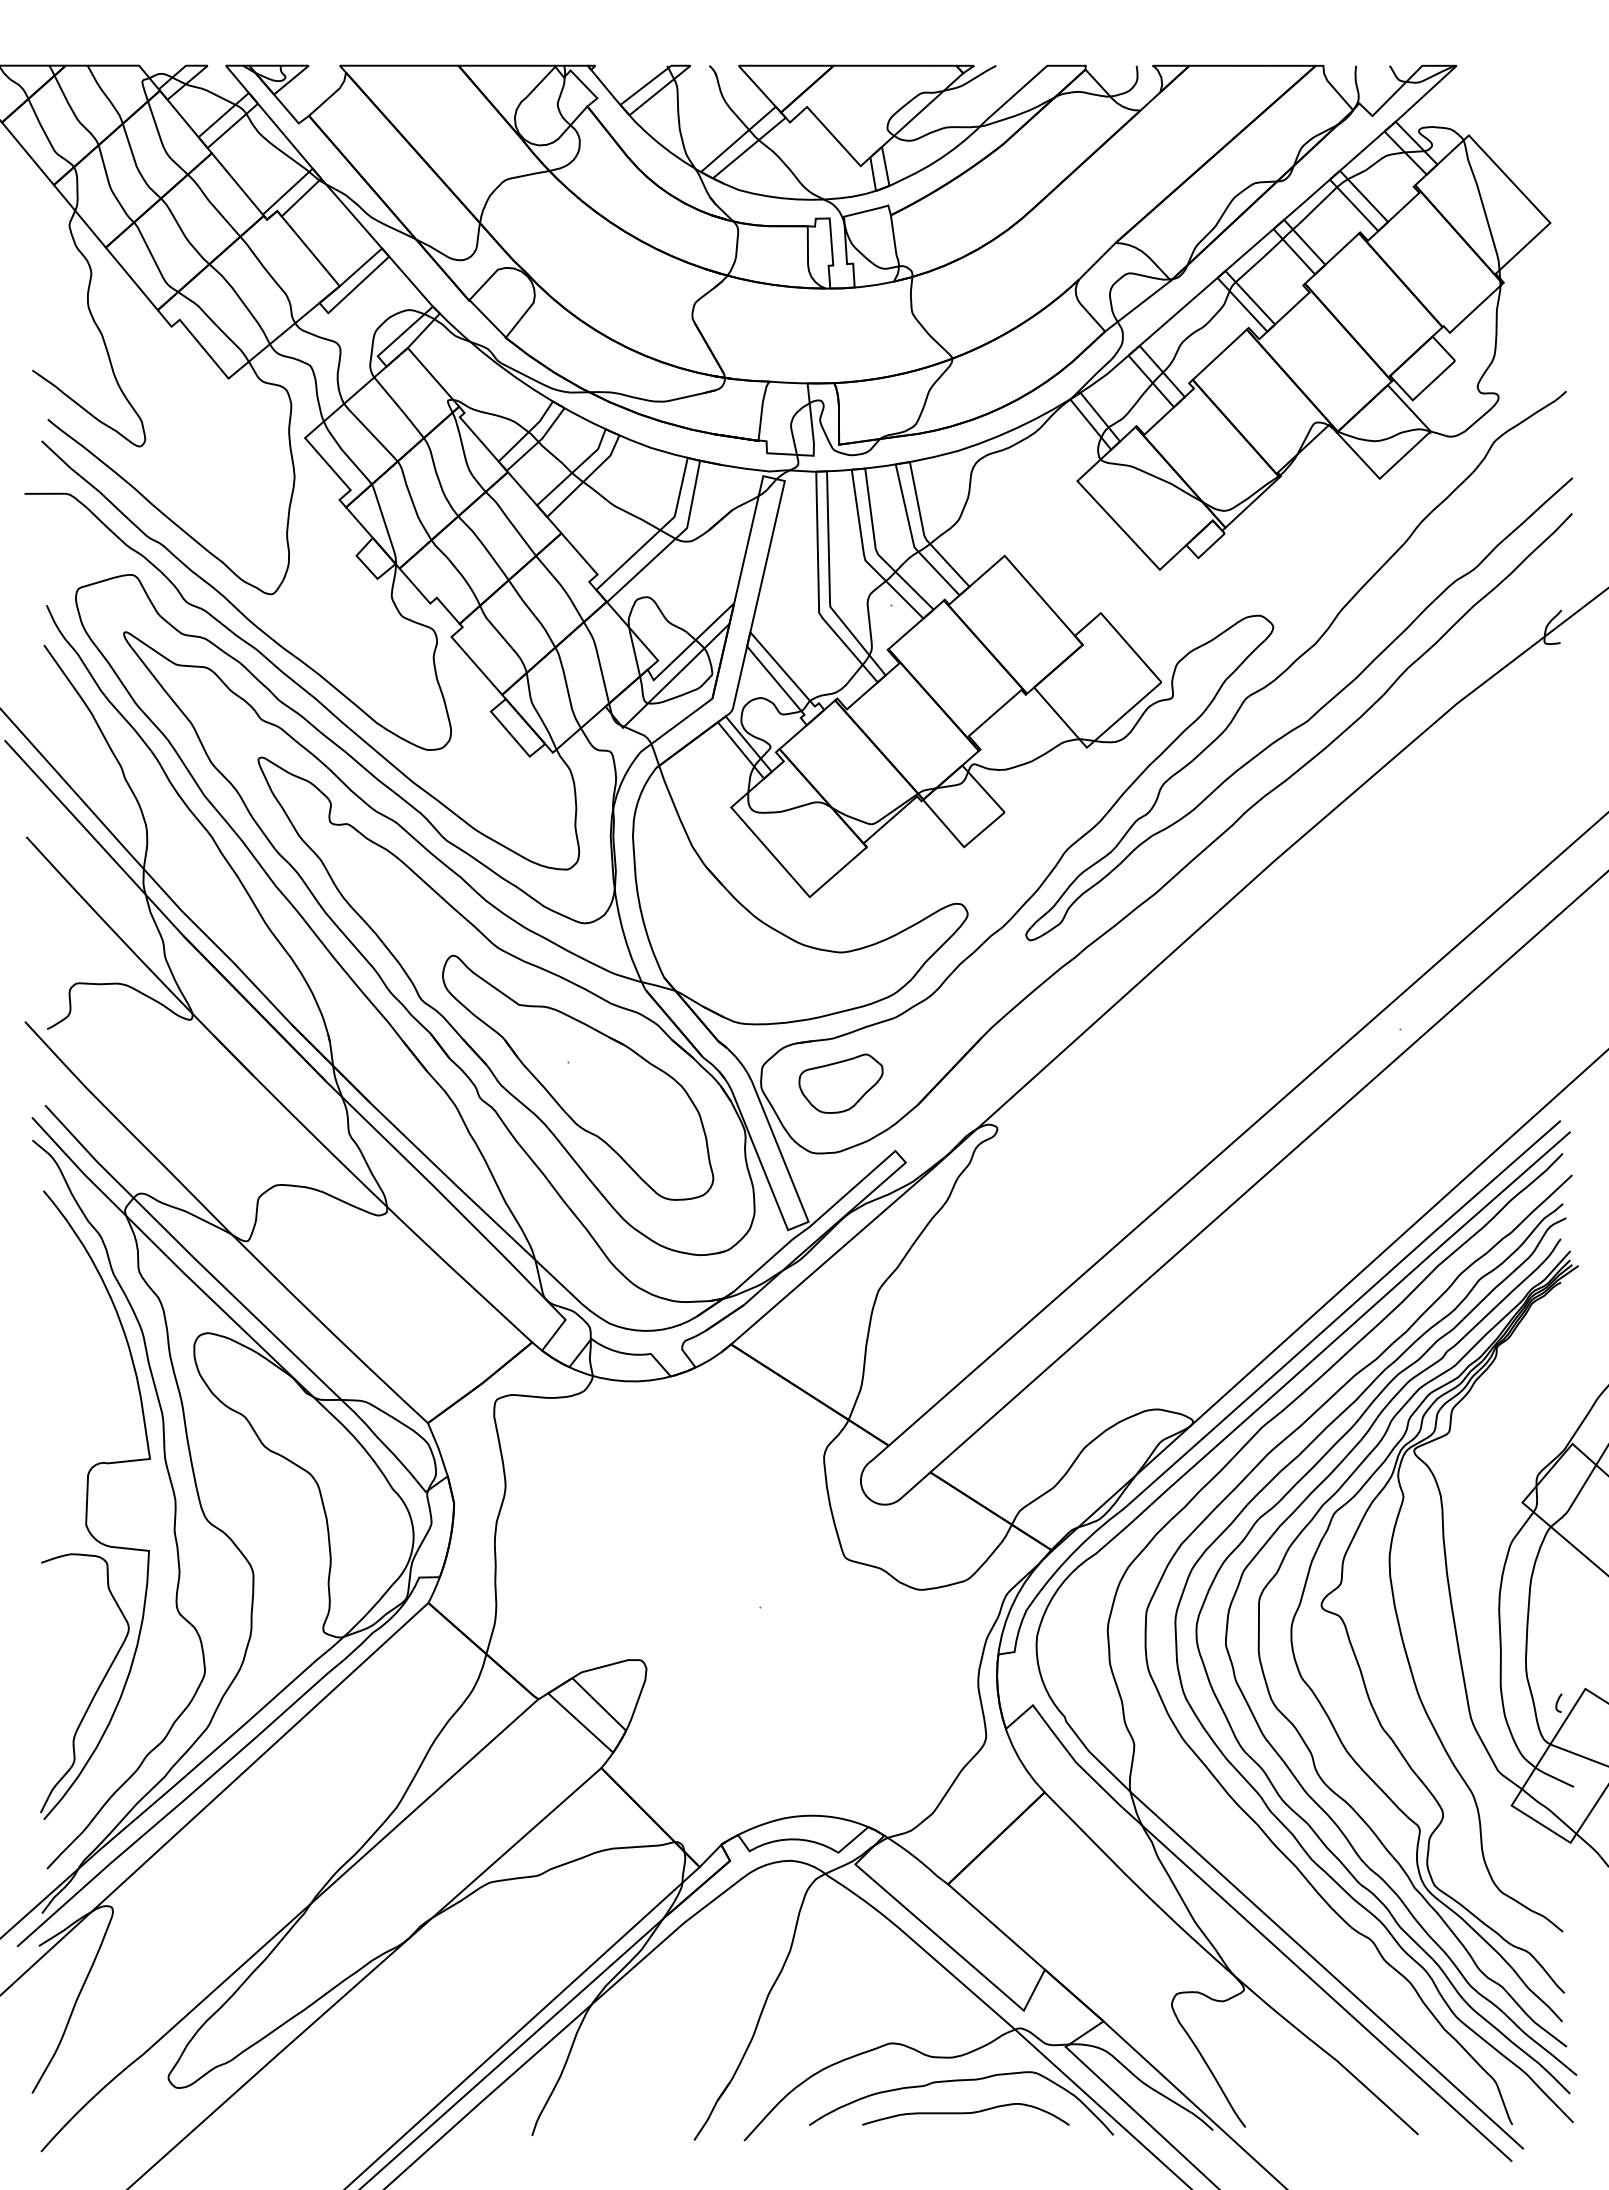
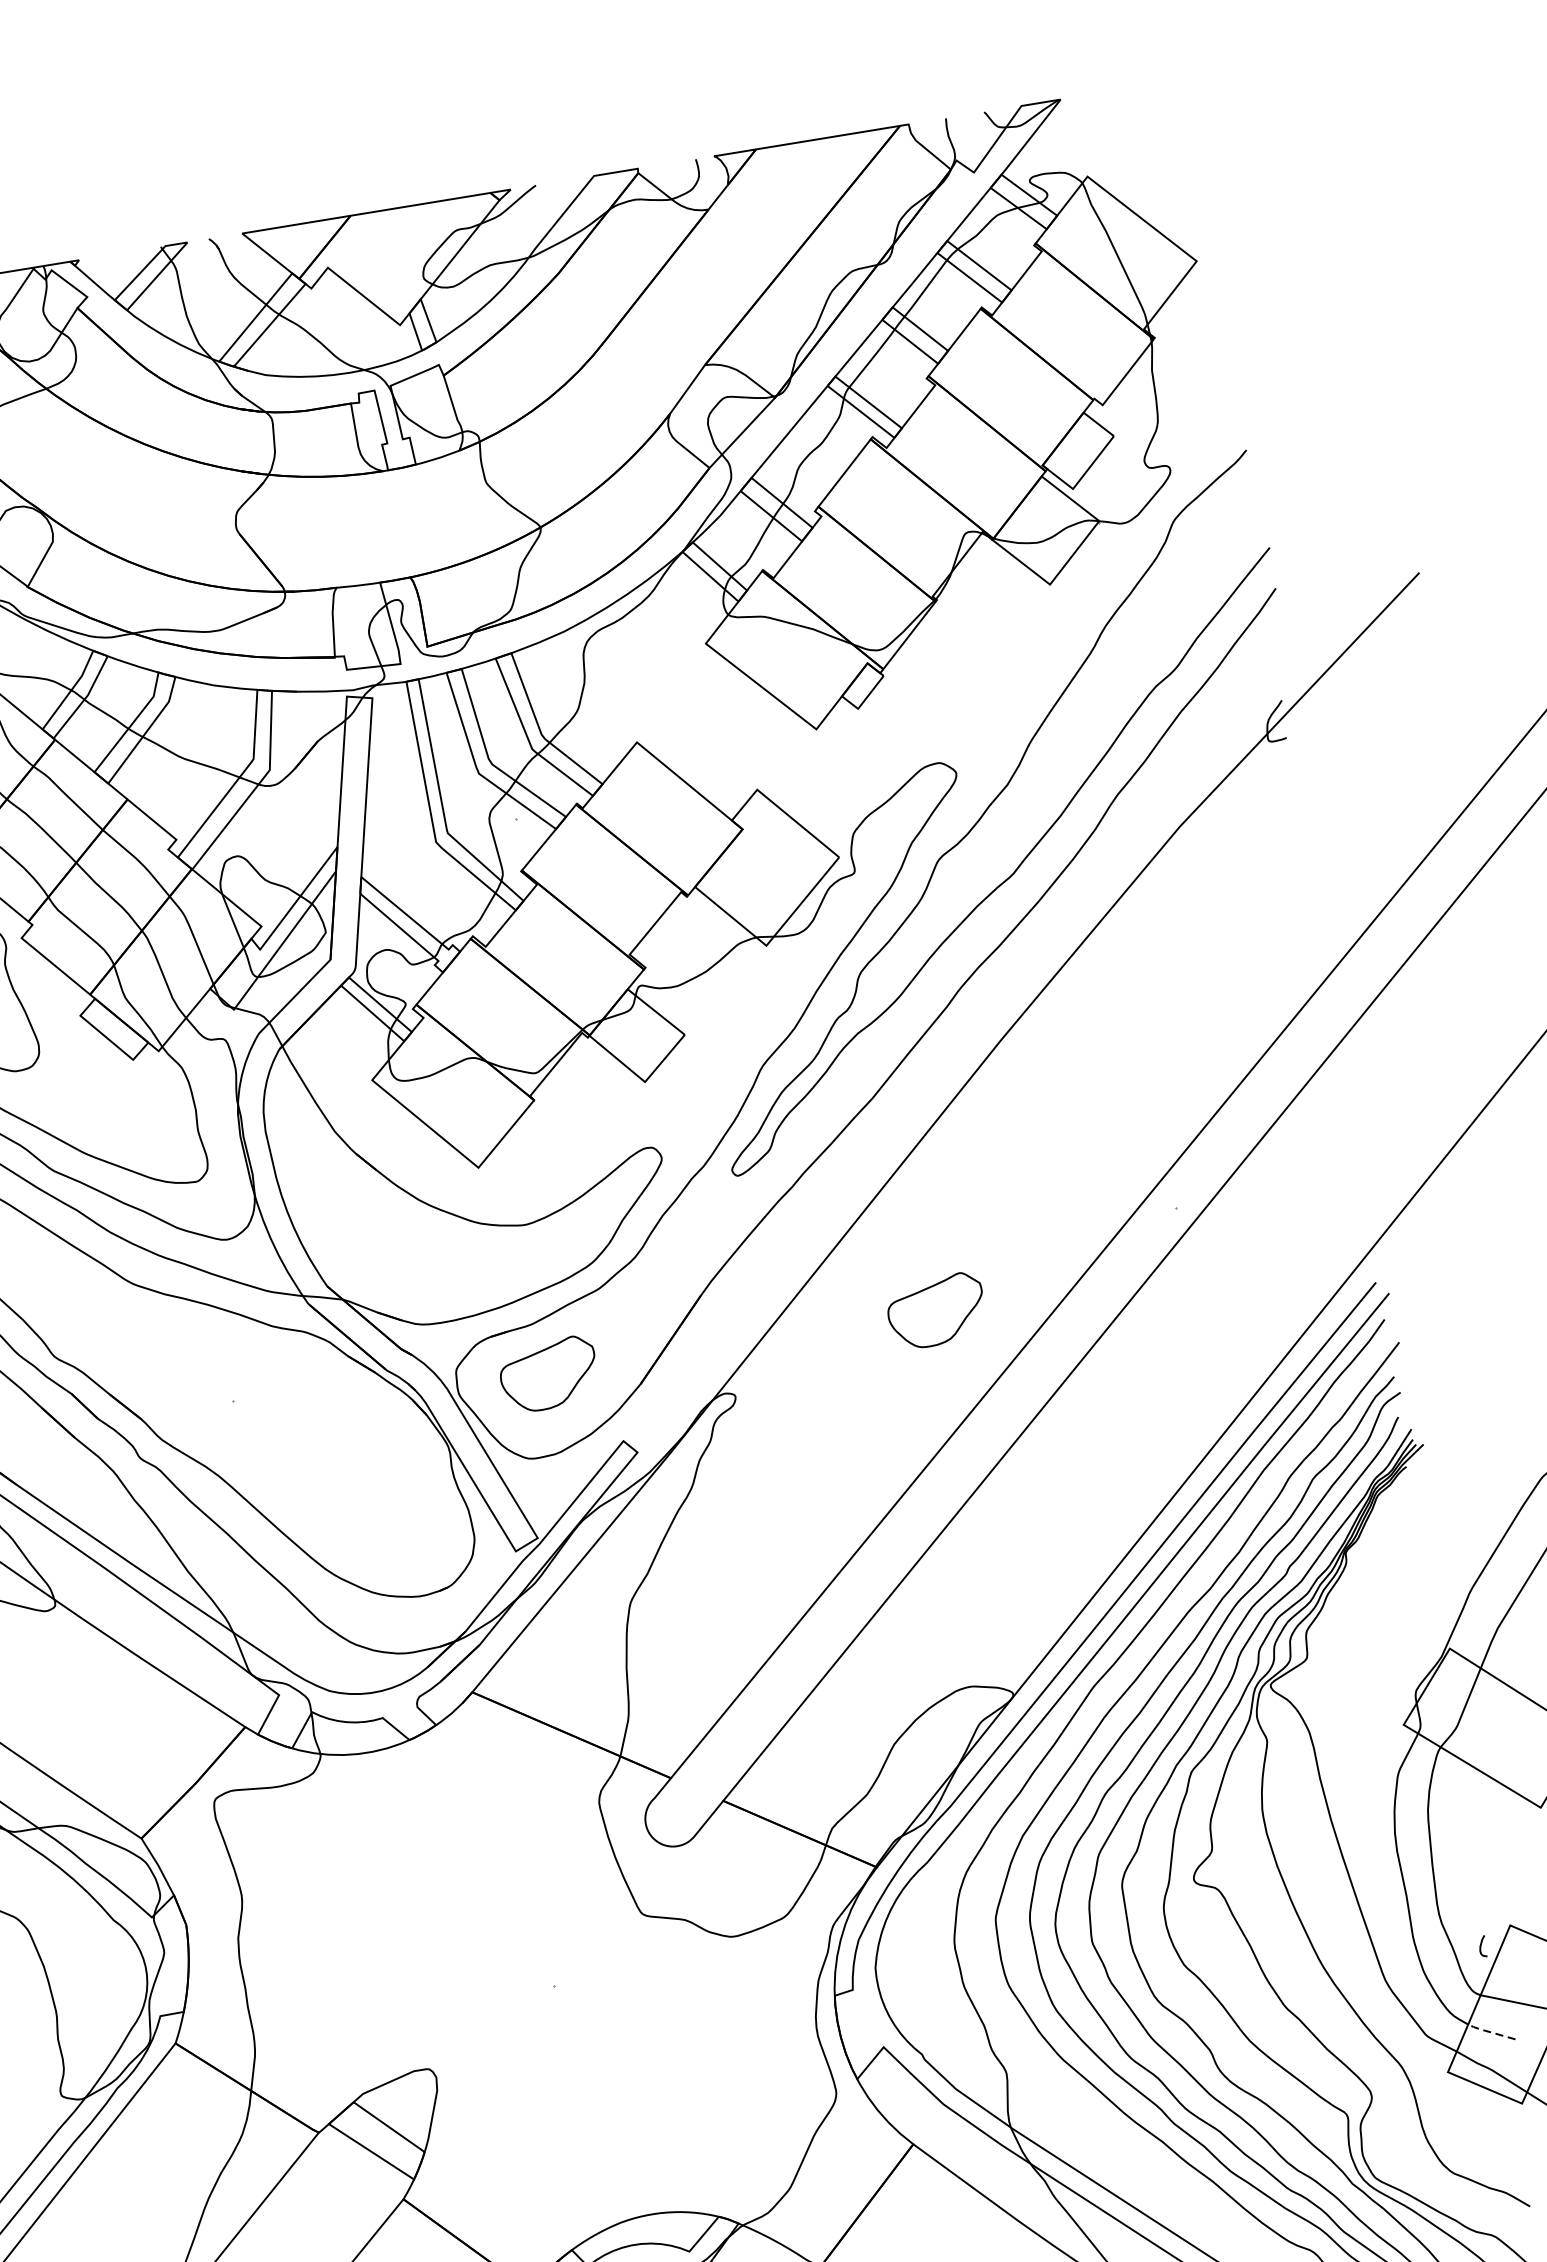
part: (578, 1077) -> (248, 1416), removed
part: (1180, 1083) -> (935, 1310), added
line: (1553, 1777) -> (1490, 2032), solid -> dashed

